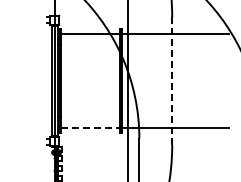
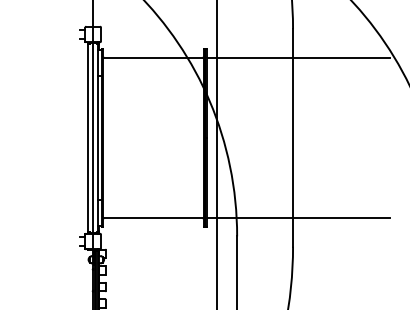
line: (172, 81) -> (293, 138), dashed -> solid
line: (90, 128) -> (153, 218), dashed -> solid

